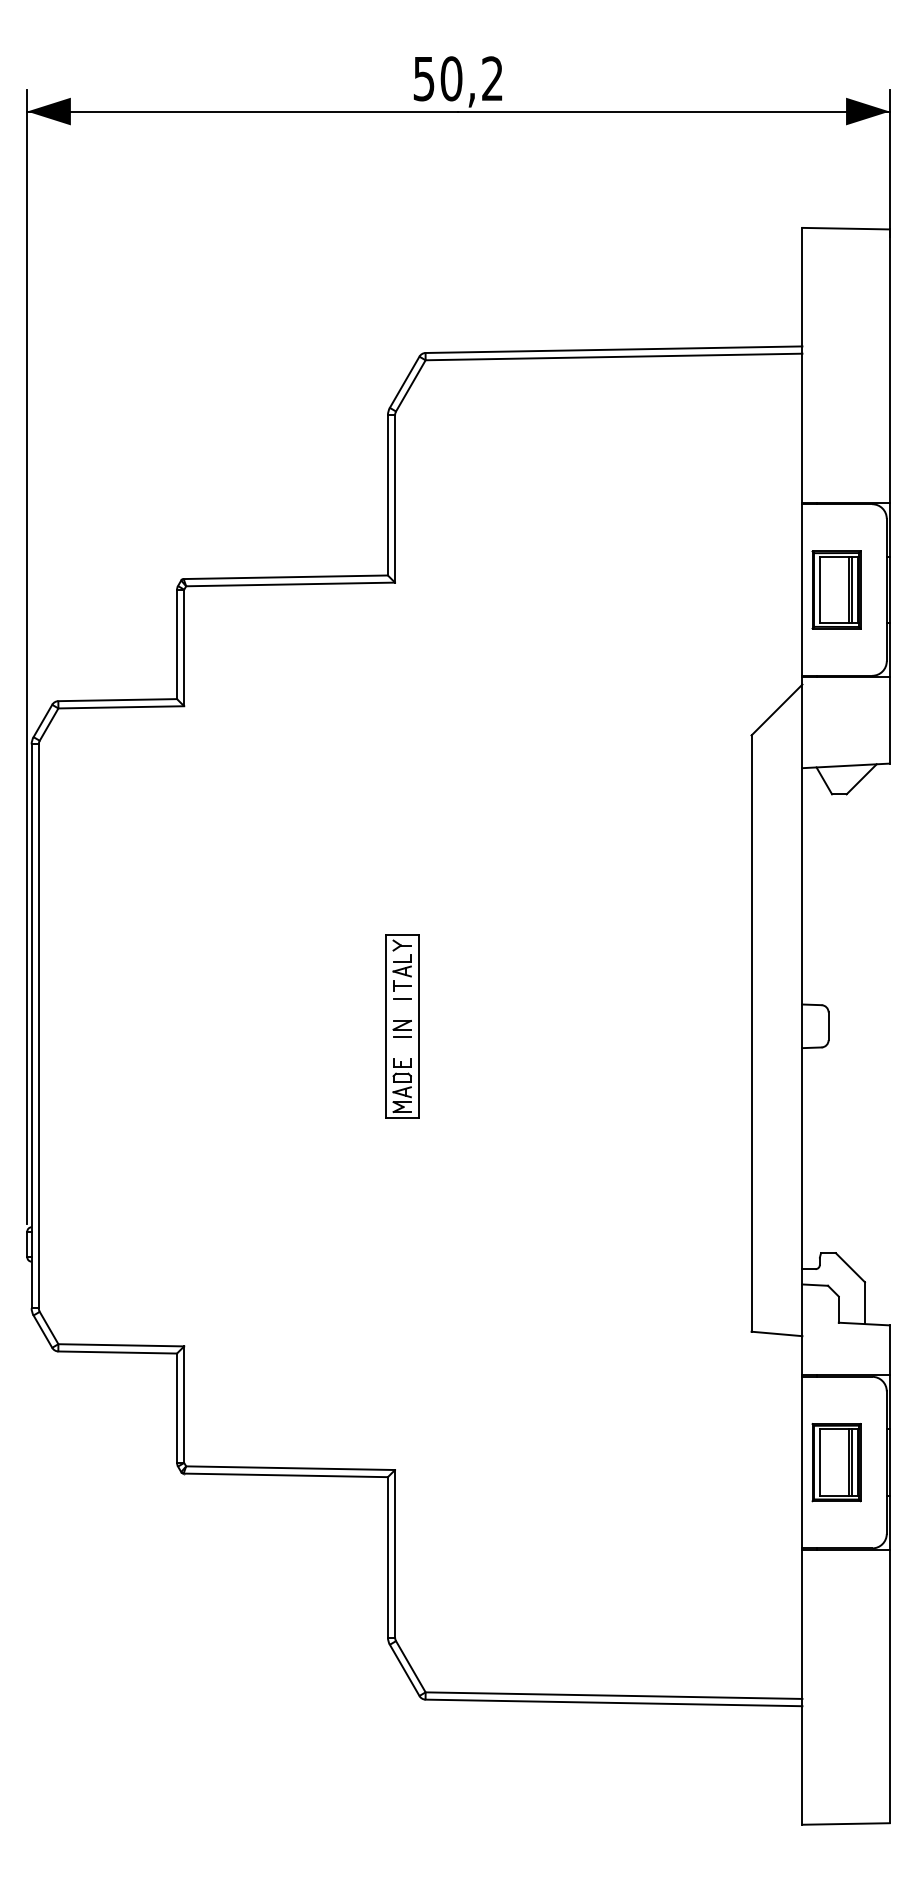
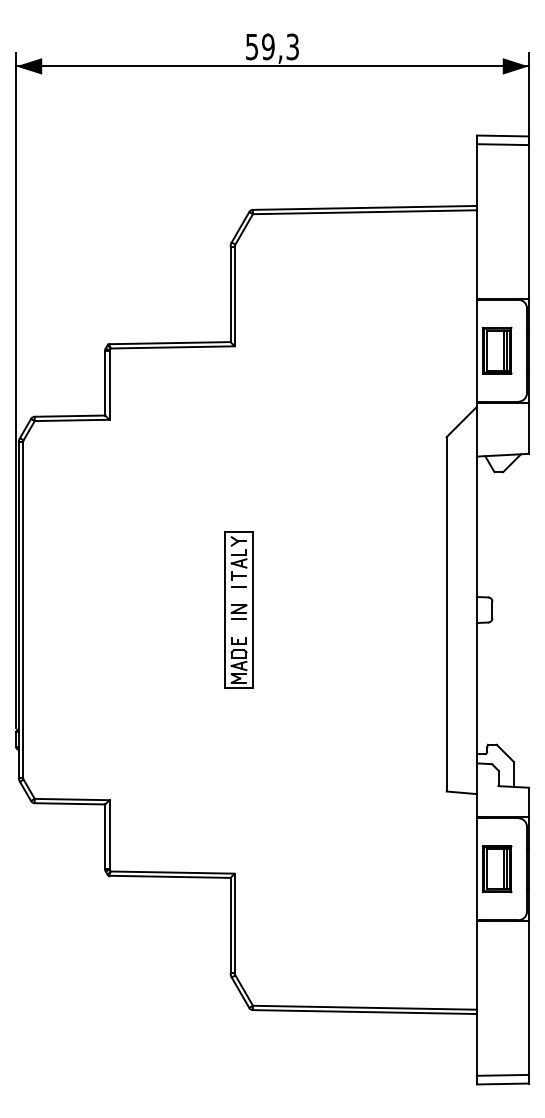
text: (471, 78) -> (280, 46), 50,2 -> 59,3
line: (845, 242) -> (502, 144), added
part: (401, 1025) -> (238, 609), size x1.43
line: (845, 1807) -> (502, 1074), added

